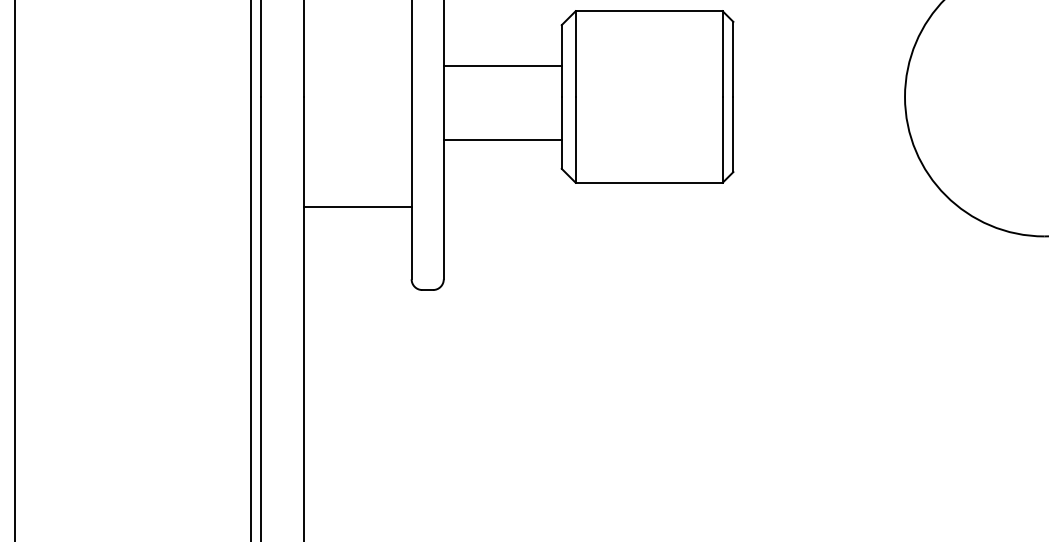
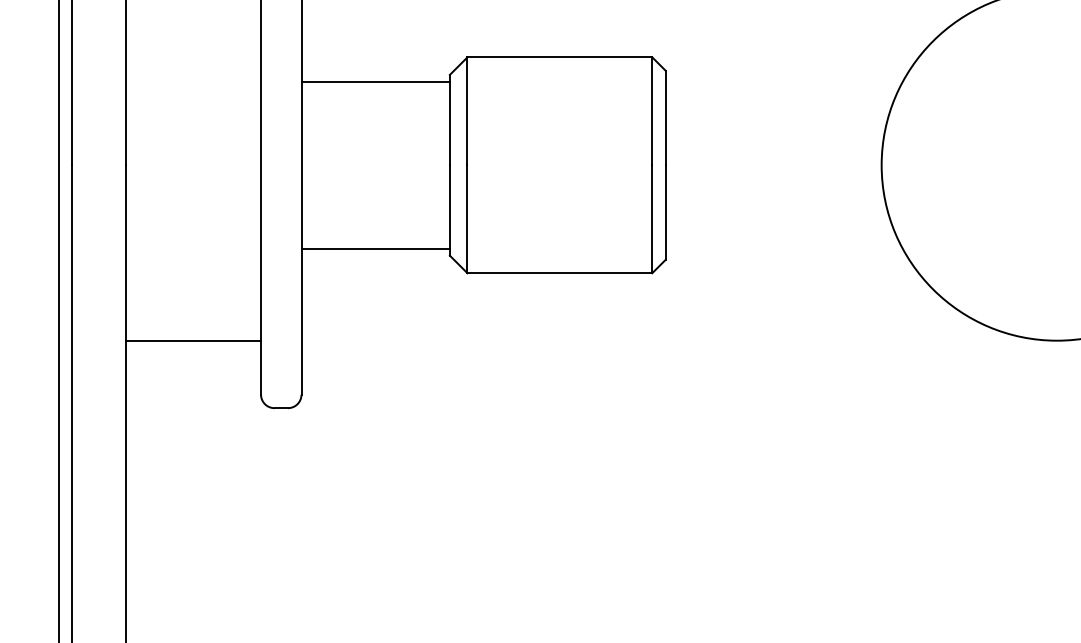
line: (502, 66) -> (375, 81), moved
line: (502, 140) -> (375, 248), moved
line: (357, 207) -> (192, 340), moved

